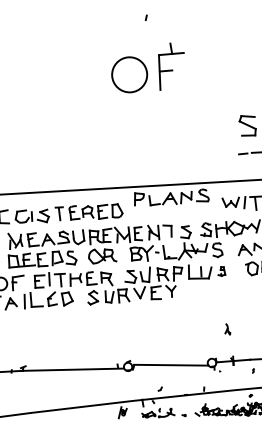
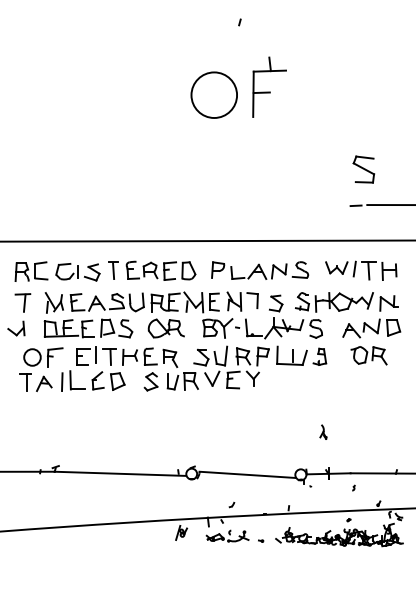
part: (171, 197) -> (260, 270), moved
part: (221, 271) -> (319, 356), size x1.43

